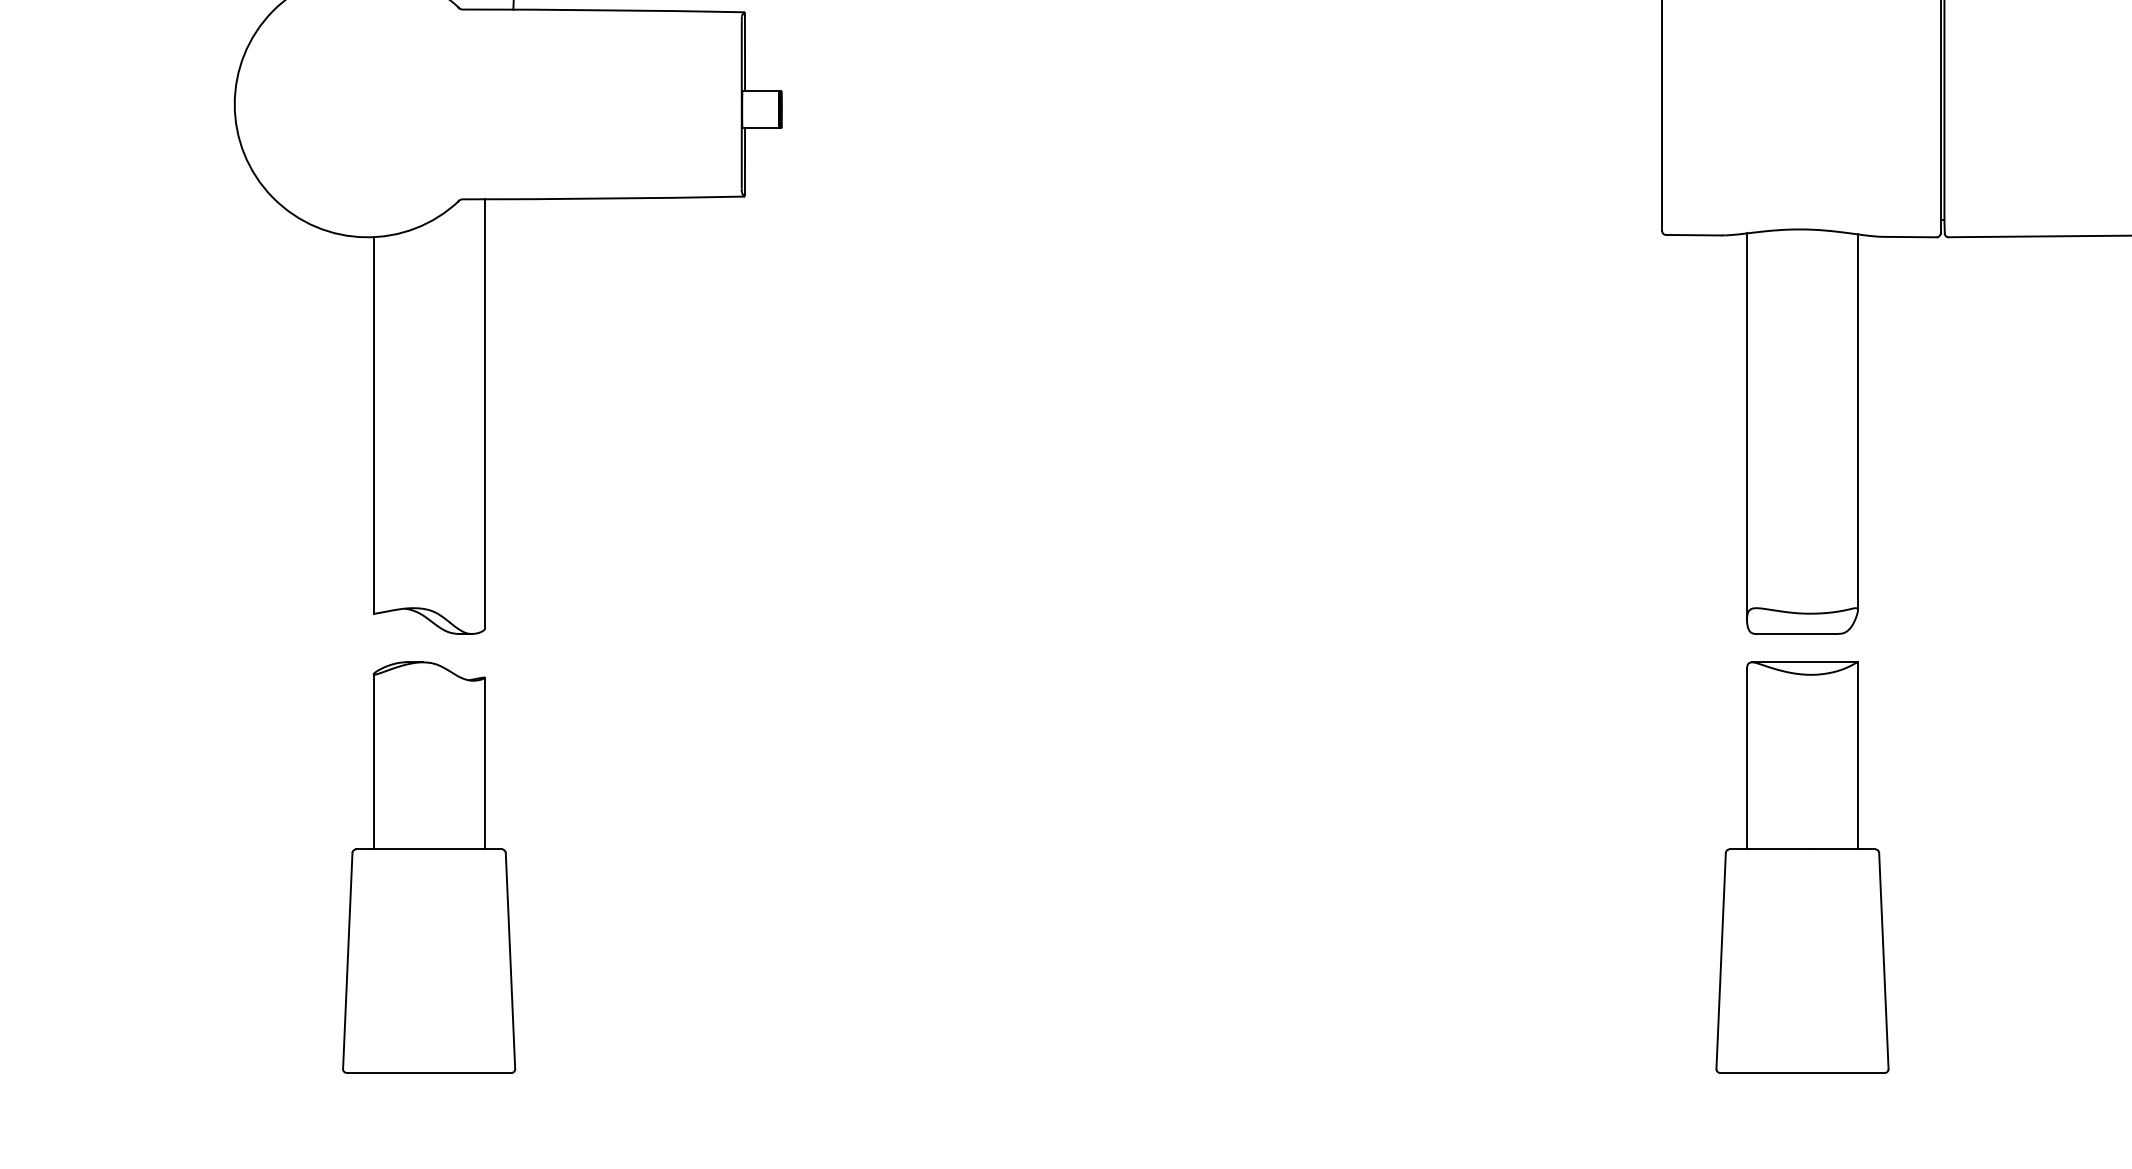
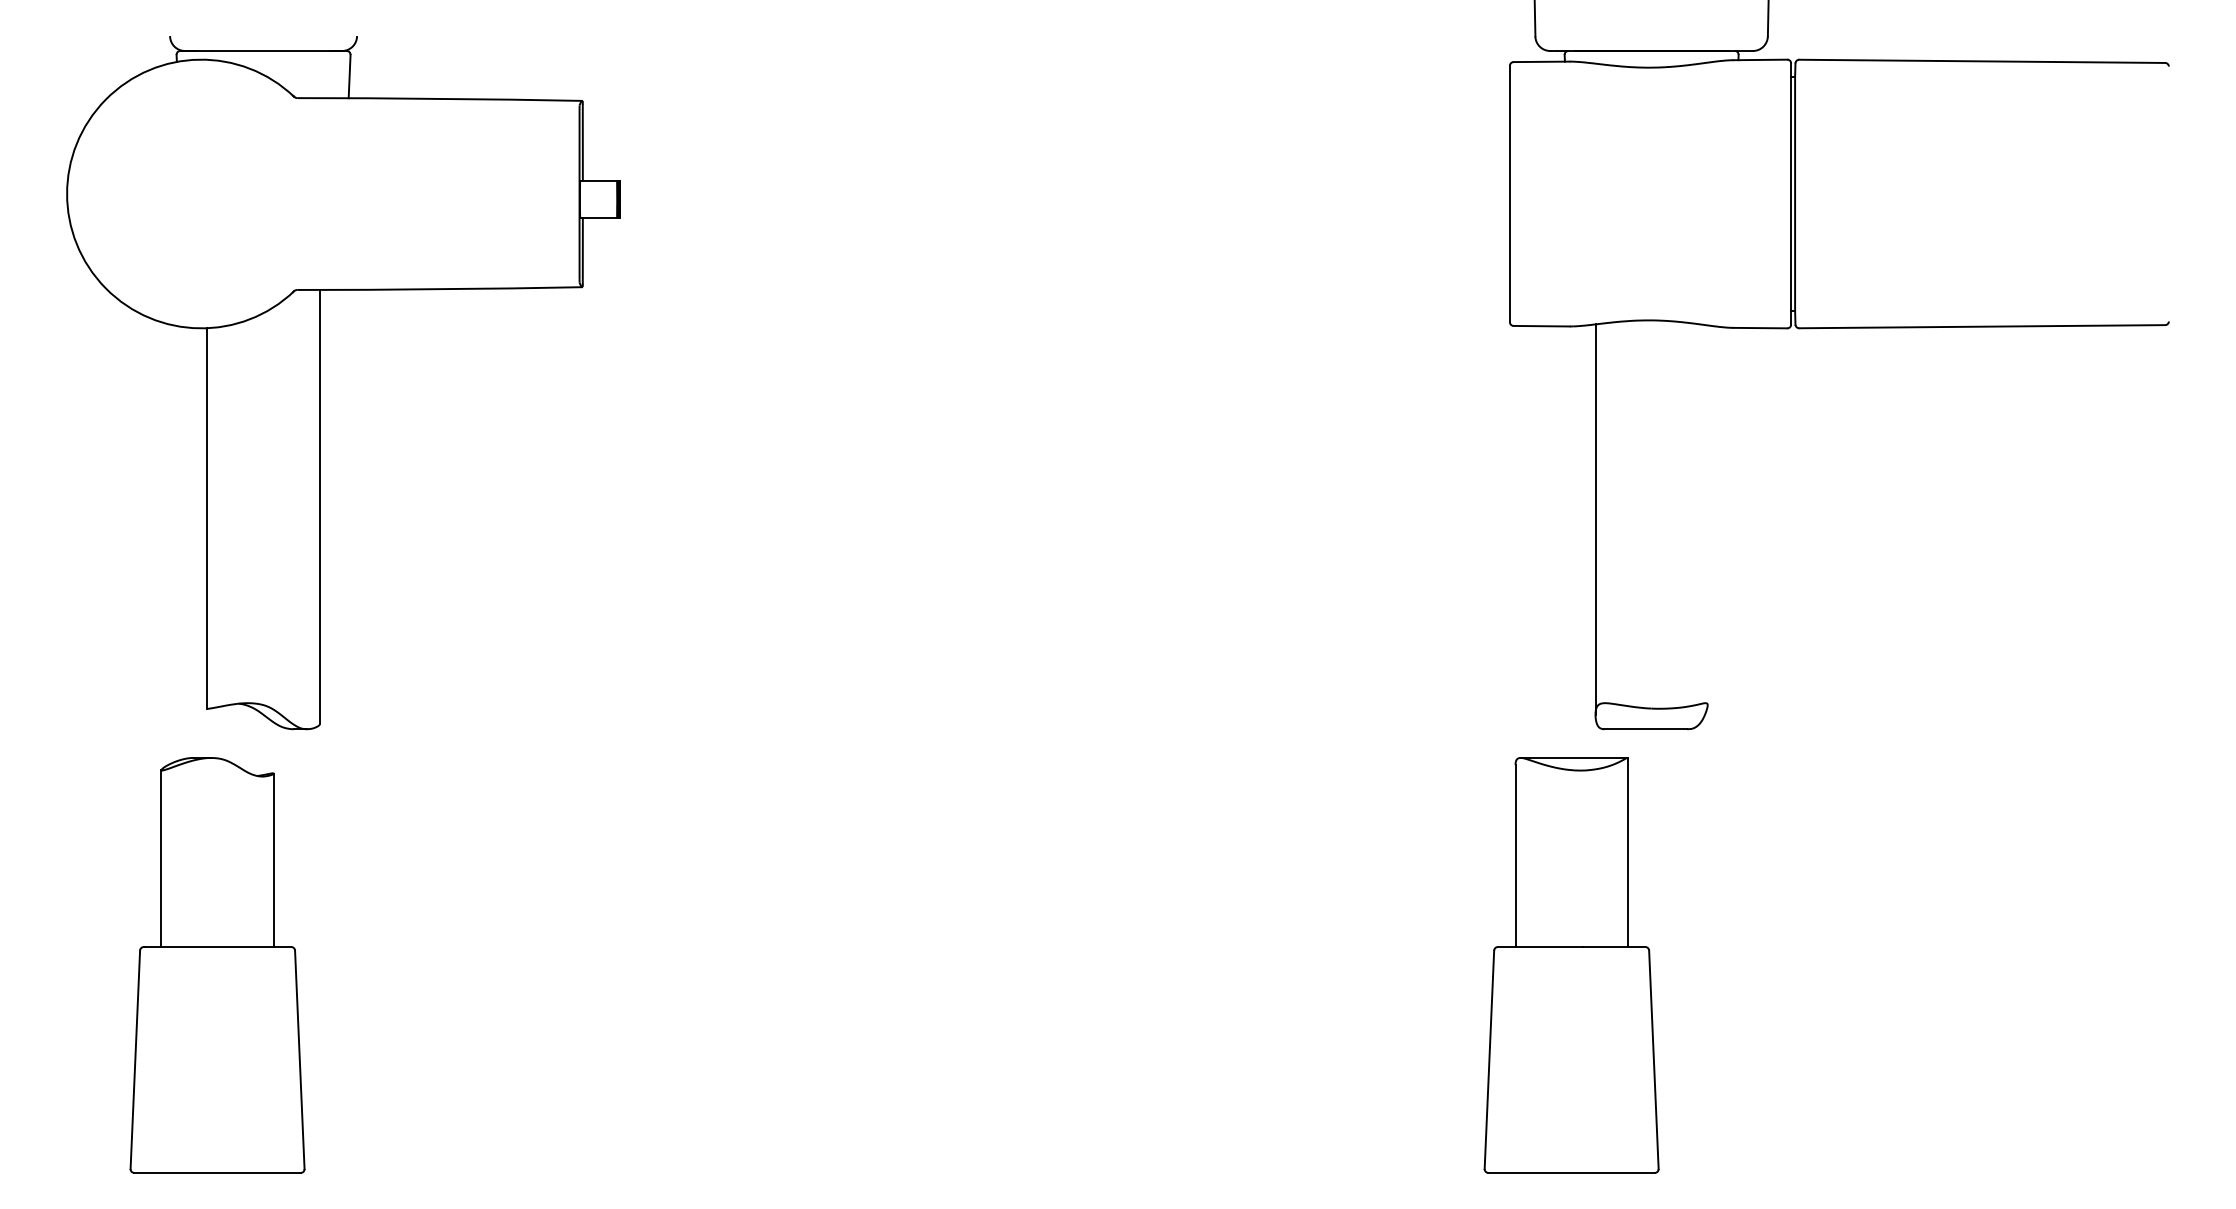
line: (1857, 422) -> (1707, 515), removed
part: (429, 867) -> (217, 965), moved
part: (1802, 867) -> (1571, 965), moved

